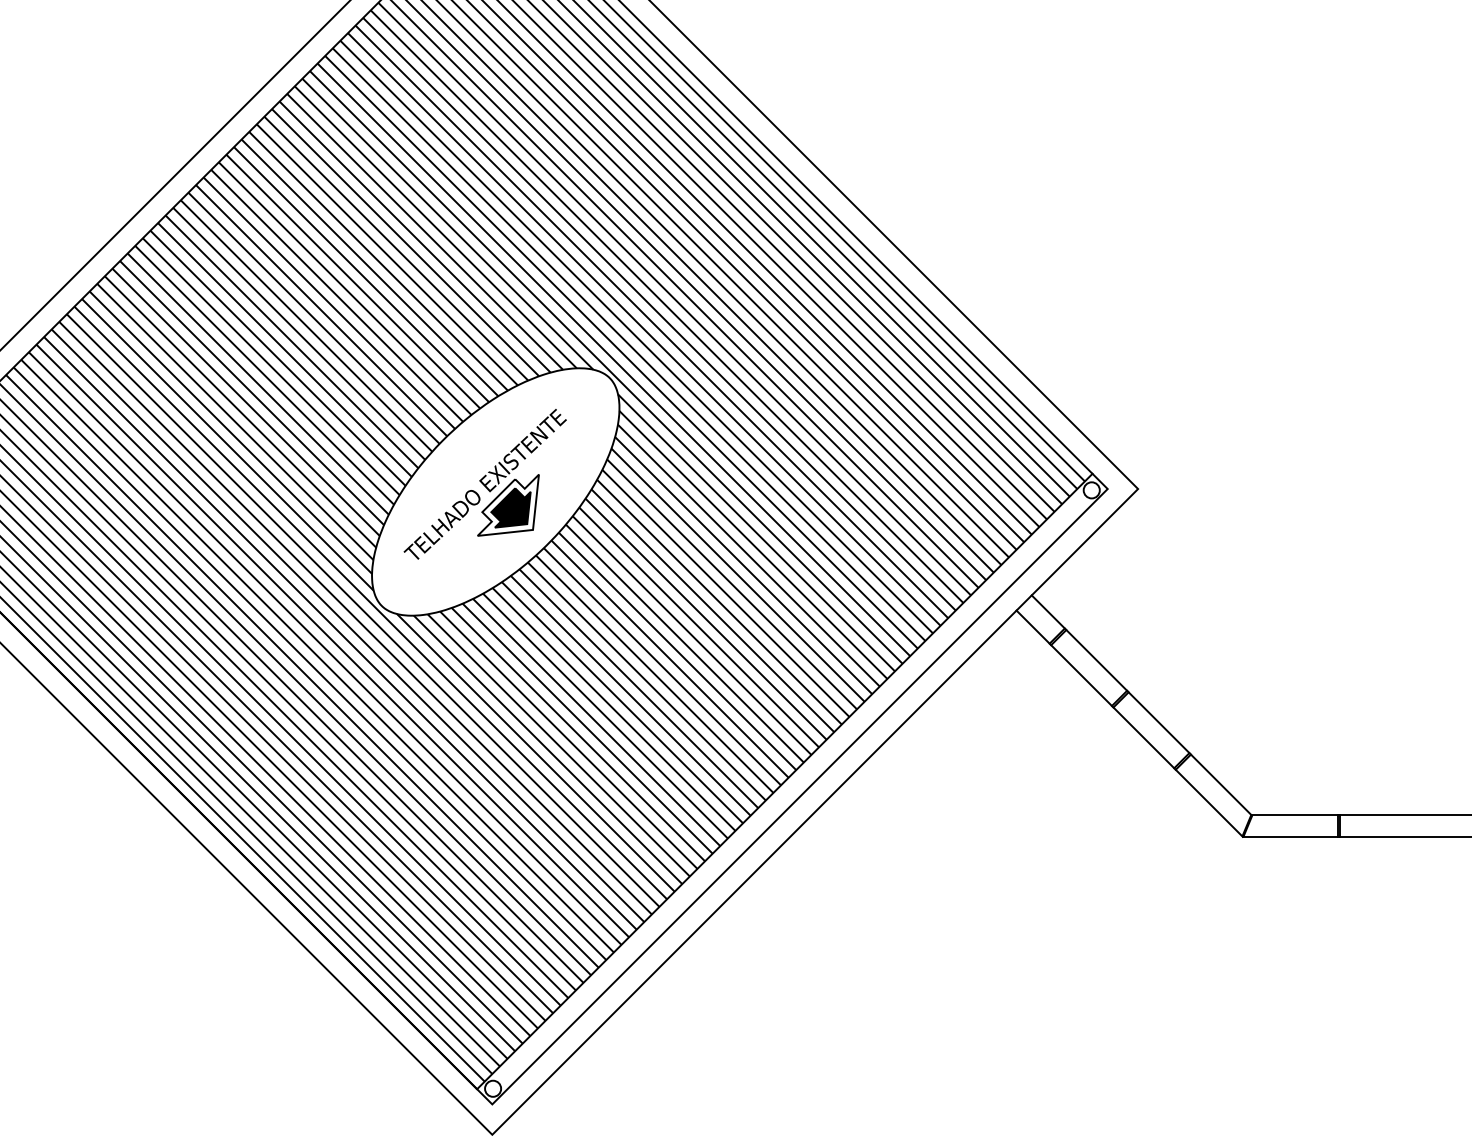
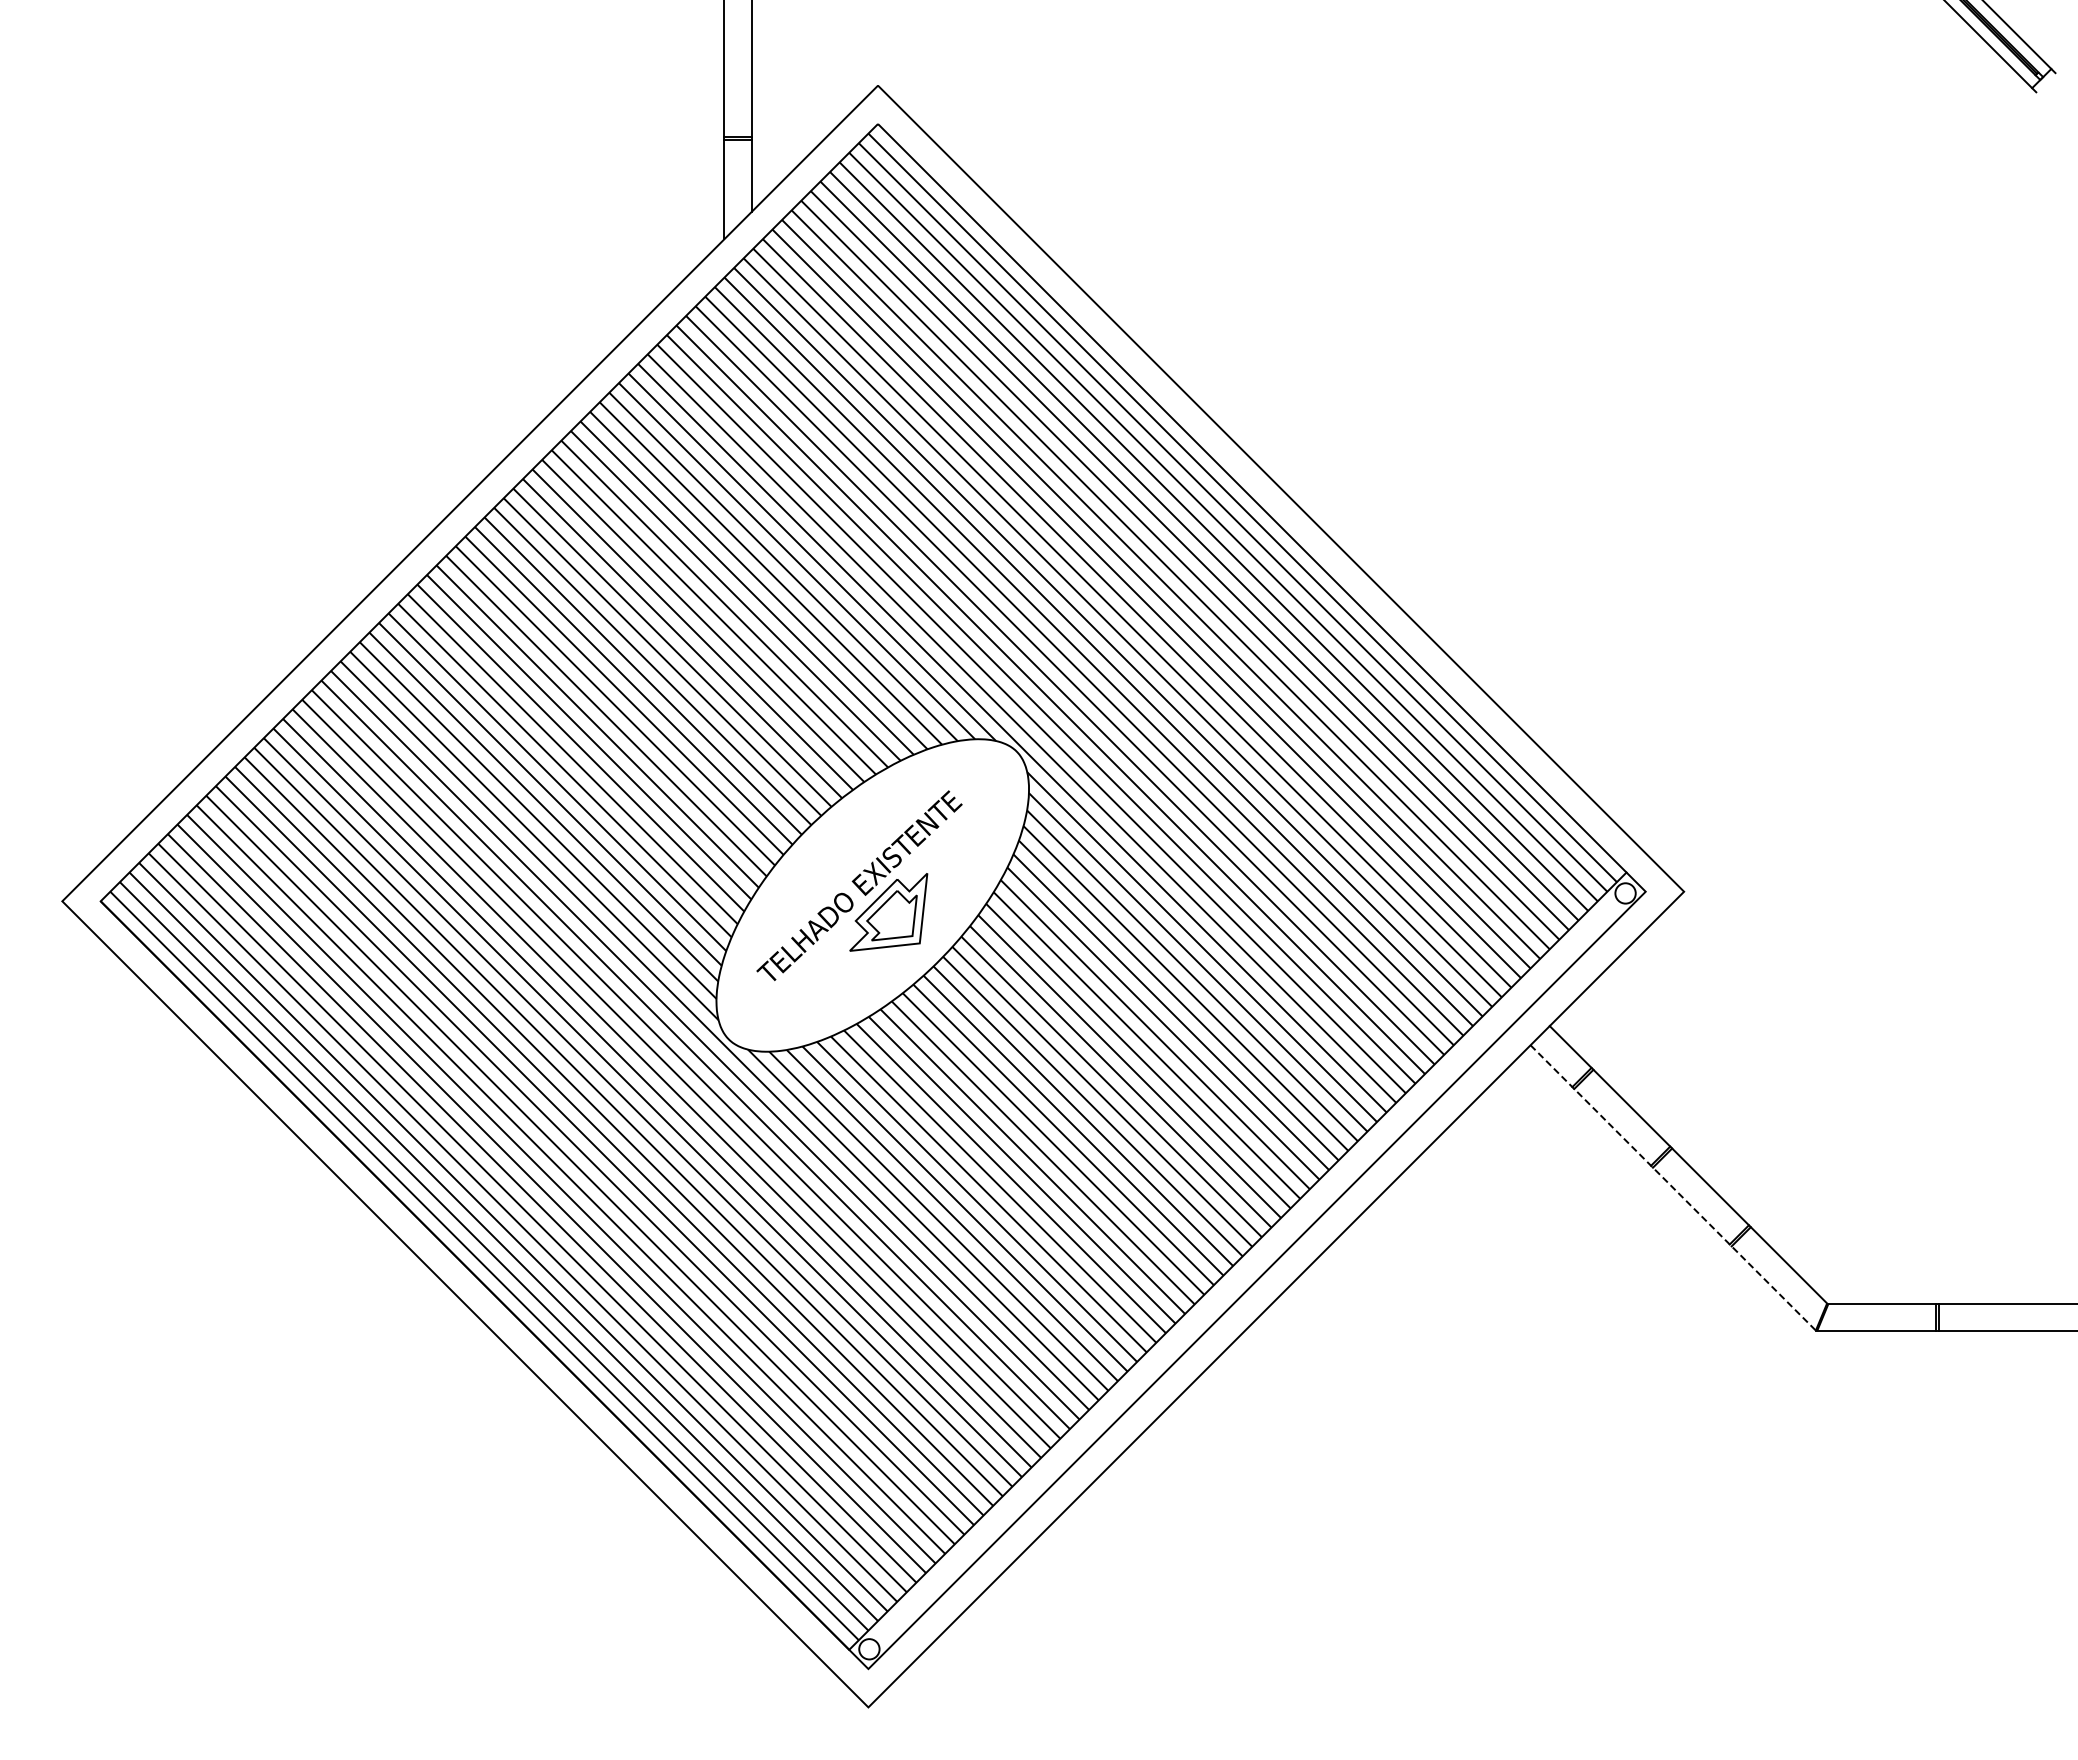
fill: (510, 507) -> (891, 915), removed
line: (1129, 723) -> (1673, 1188), solid -> dashed

